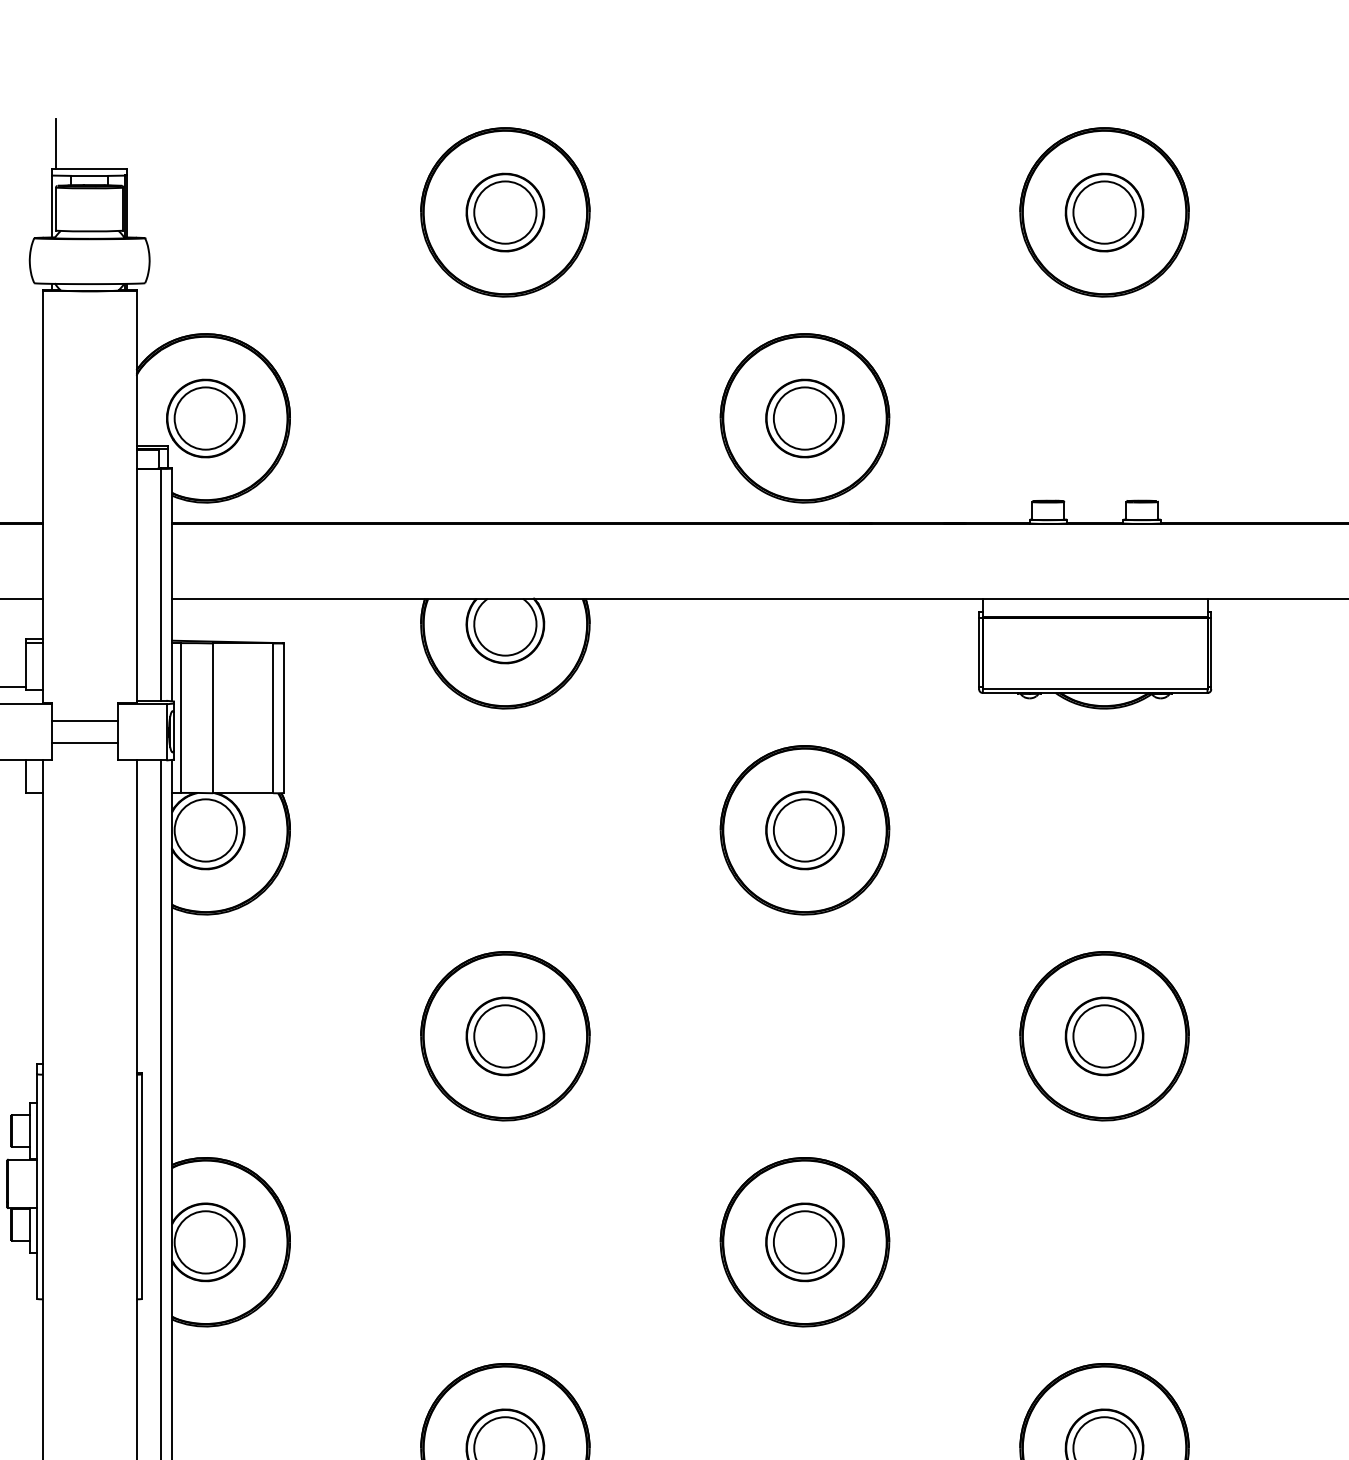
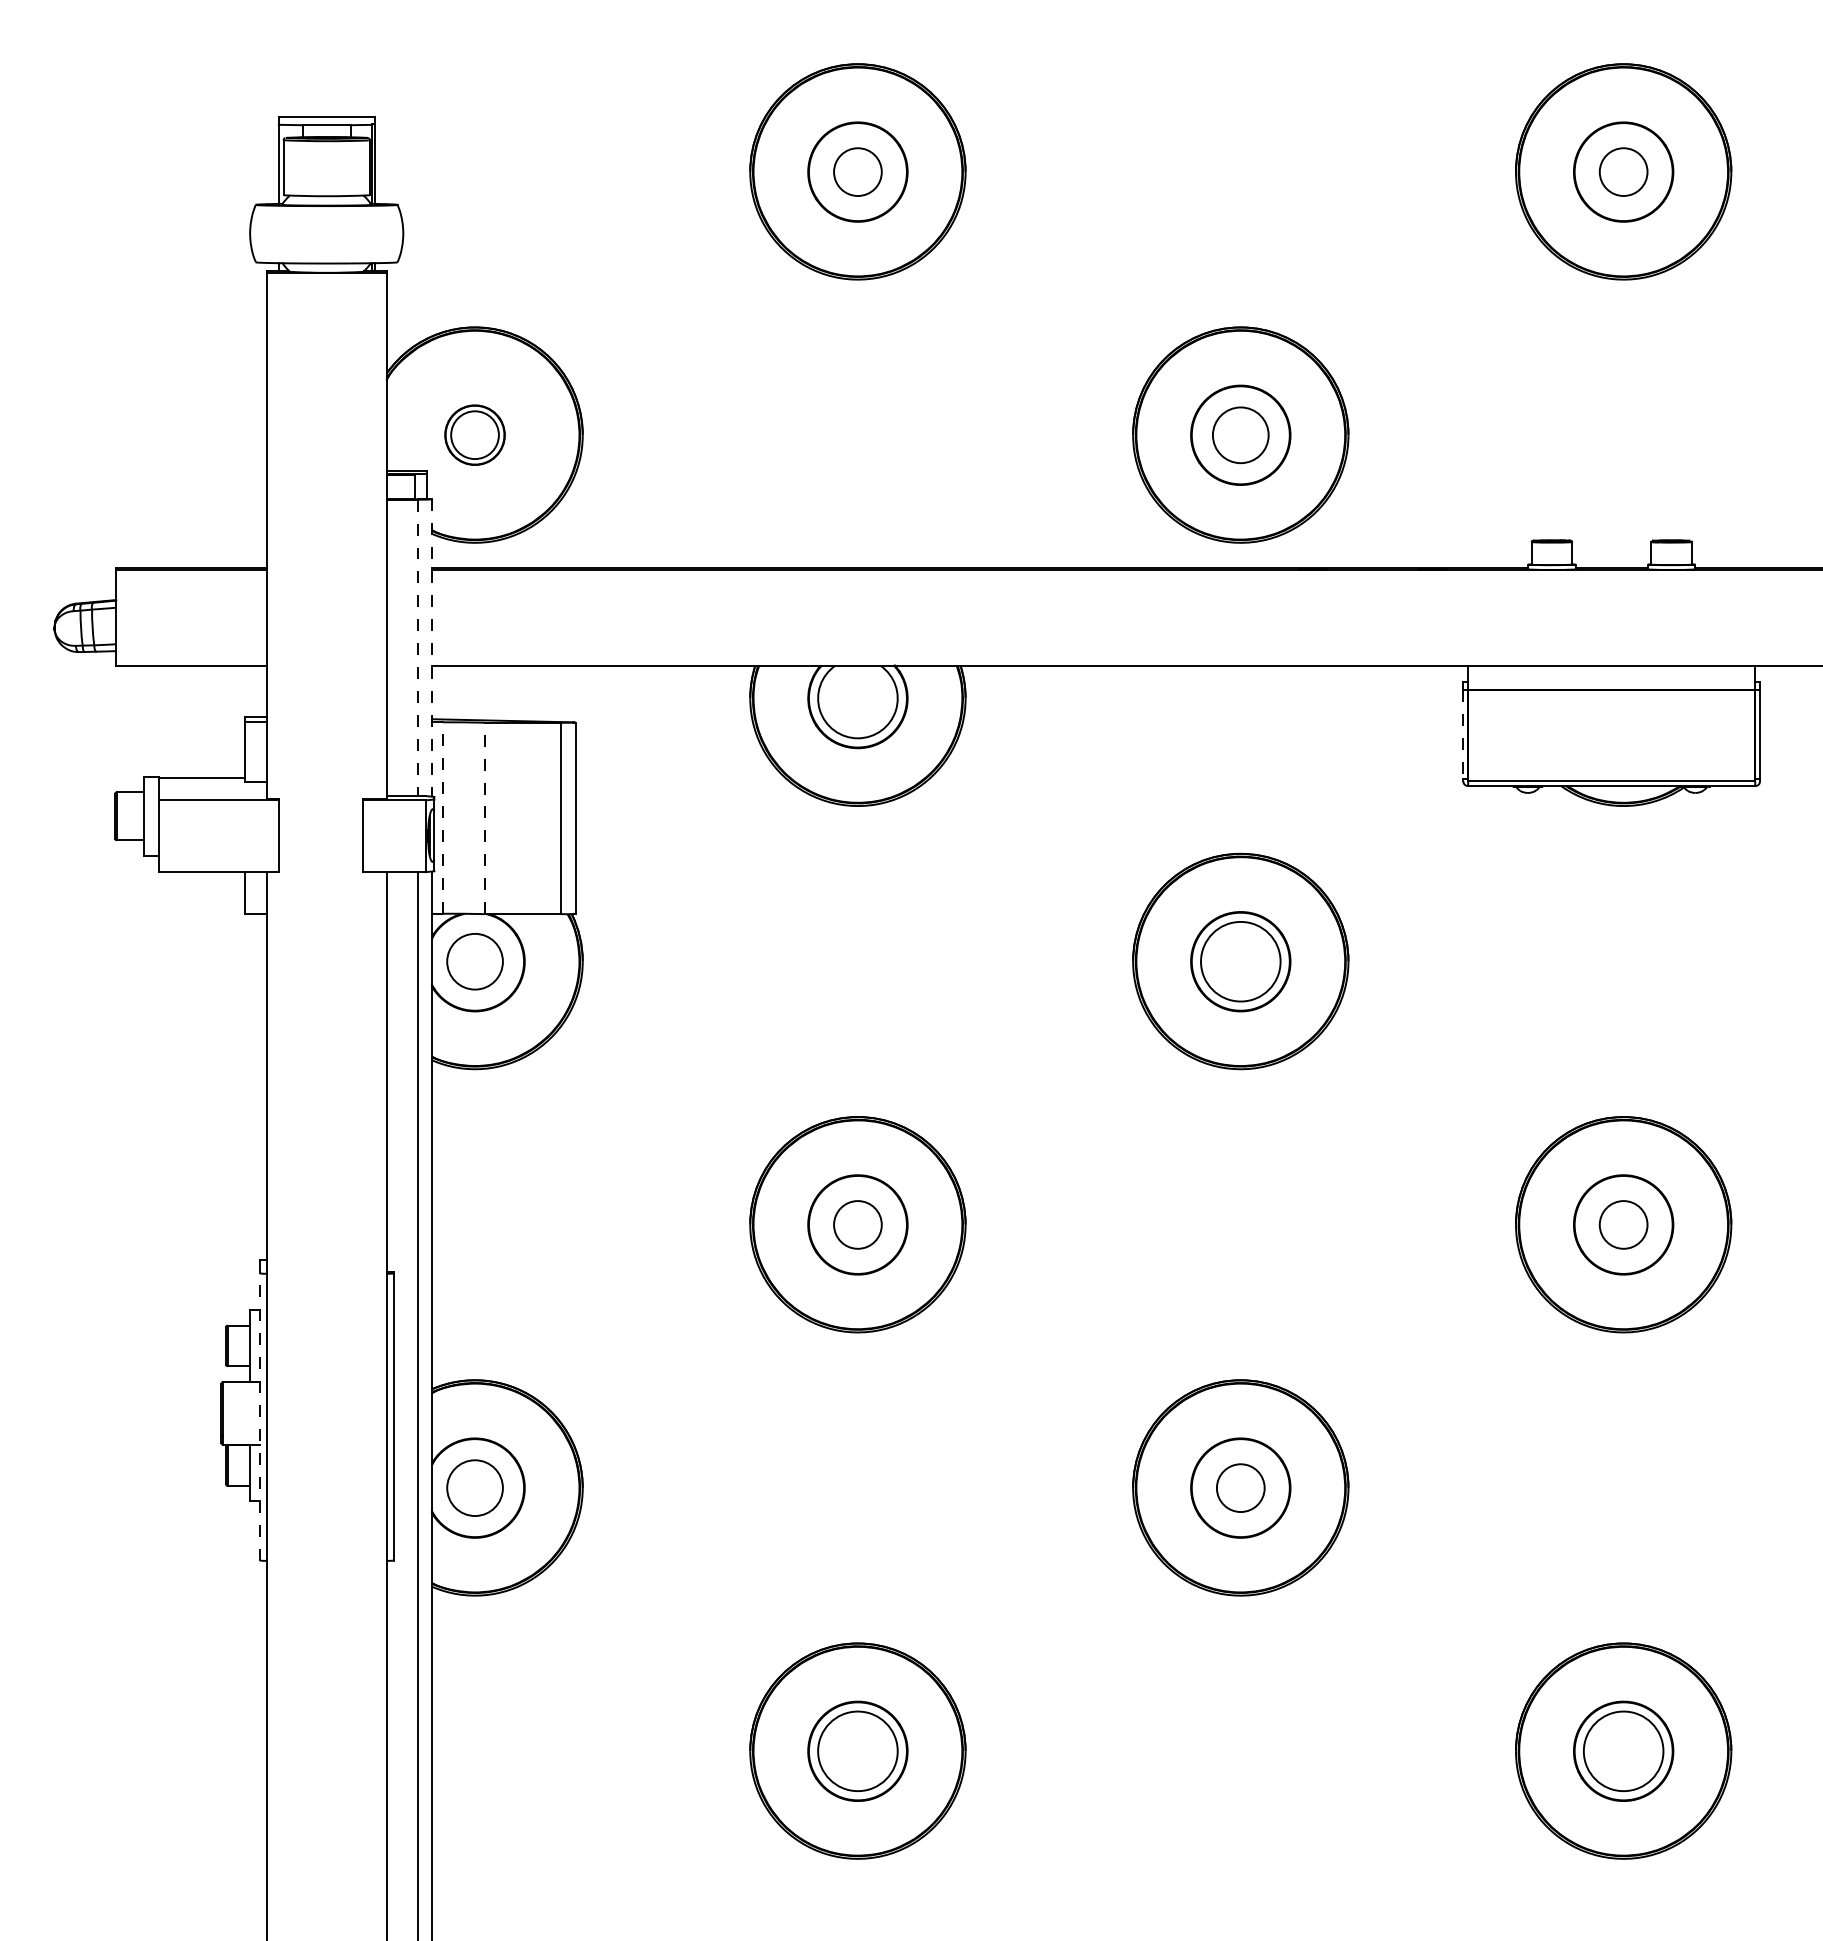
line: (55, 144) -> (283, 84), removed
circle: (505, 212) -> (857, 171), size x0.6
circle: (1104, 212) -> (1623, 171), size x0.6
part: (205, 417) -> (474, 434), size x0.6
circle: (804, 418) -> (1240, 435), size x0.7
line: (160, 585) -> (417, 648), solid -> dashed
line: (172, 585) -> (432, 648), solid -> dashed
line: (979, 653) -> (1463, 735), solid -> dashed
line: (181, 718) -> (443, 818), solid -> dashed
line: (213, 718) -> (484, 818), solid -> dashed
line: (84, 720) -> (320, 821), removed
line: (84, 742) -> (320, 849), removed
circle: (205, 830) -> (474, 961), size x0.7
circle: (505, 1036) -> (857, 1224), size x0.6
circle: (1104, 1036) -> (1623, 1224), size x0.6
line: (37, 1187) -> (259, 1417), solid -> dashed
circle: (205, 1241) -> (474, 1487), size x0.7
circle: (804, 1241) -> (1240, 1487), size x0.6

